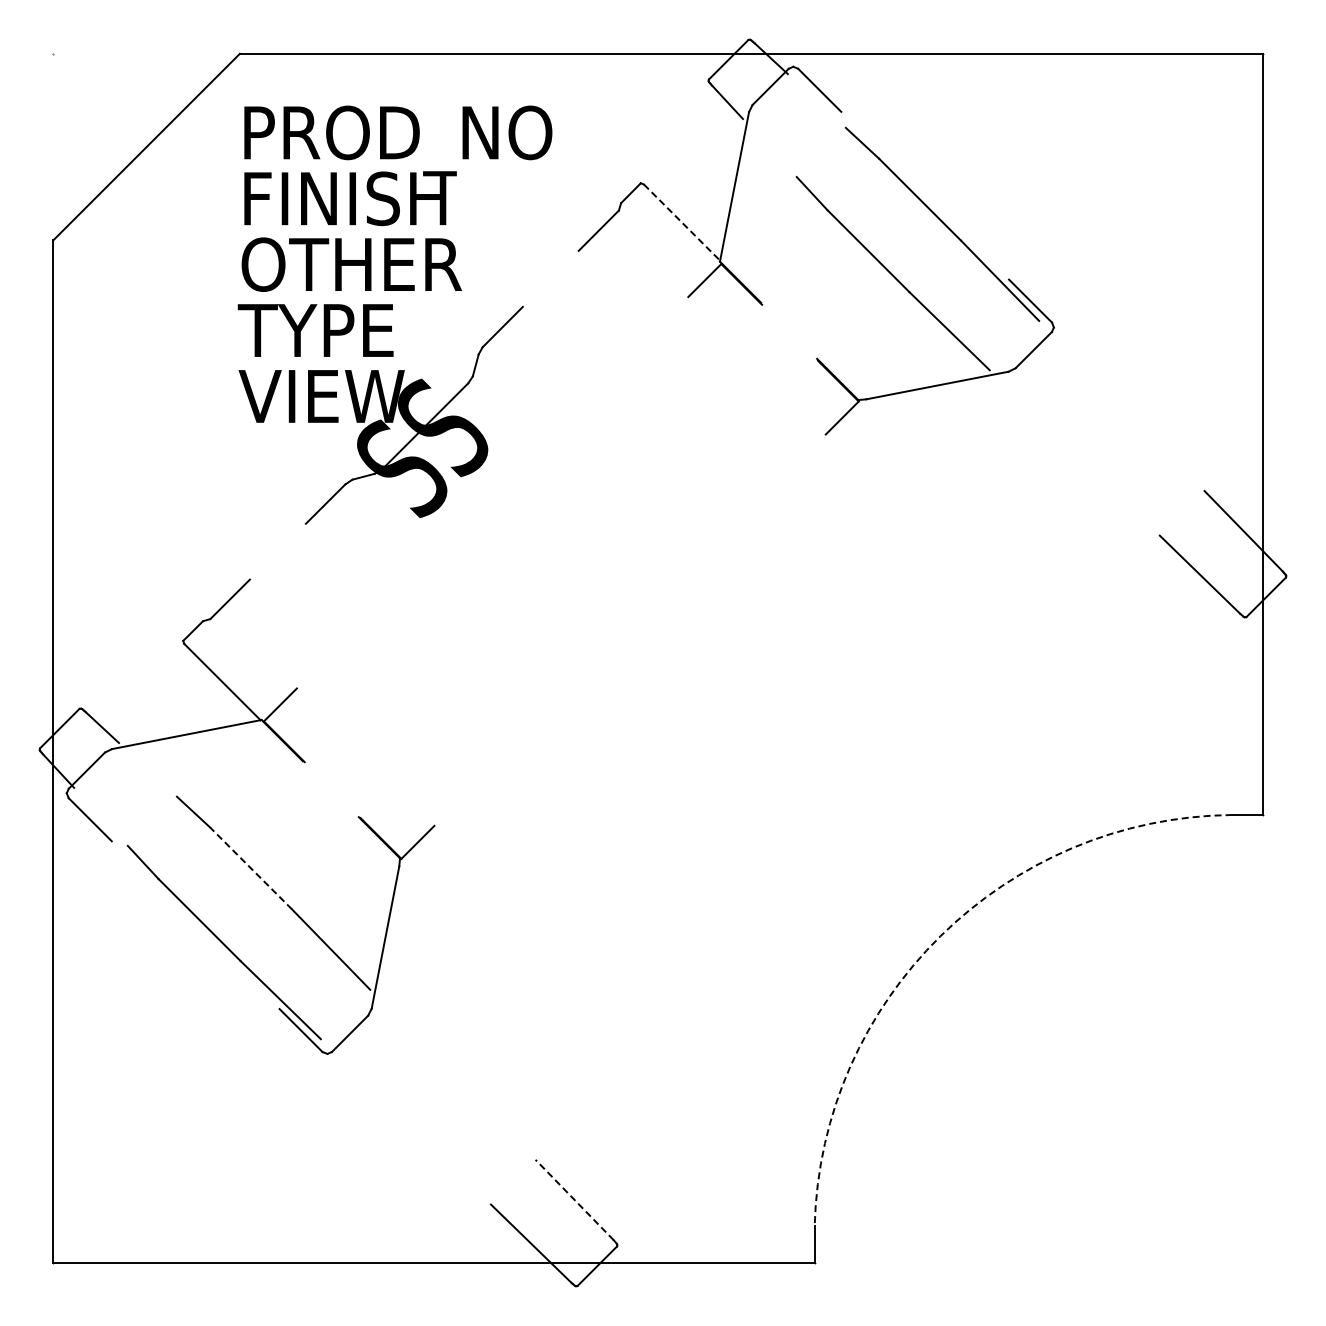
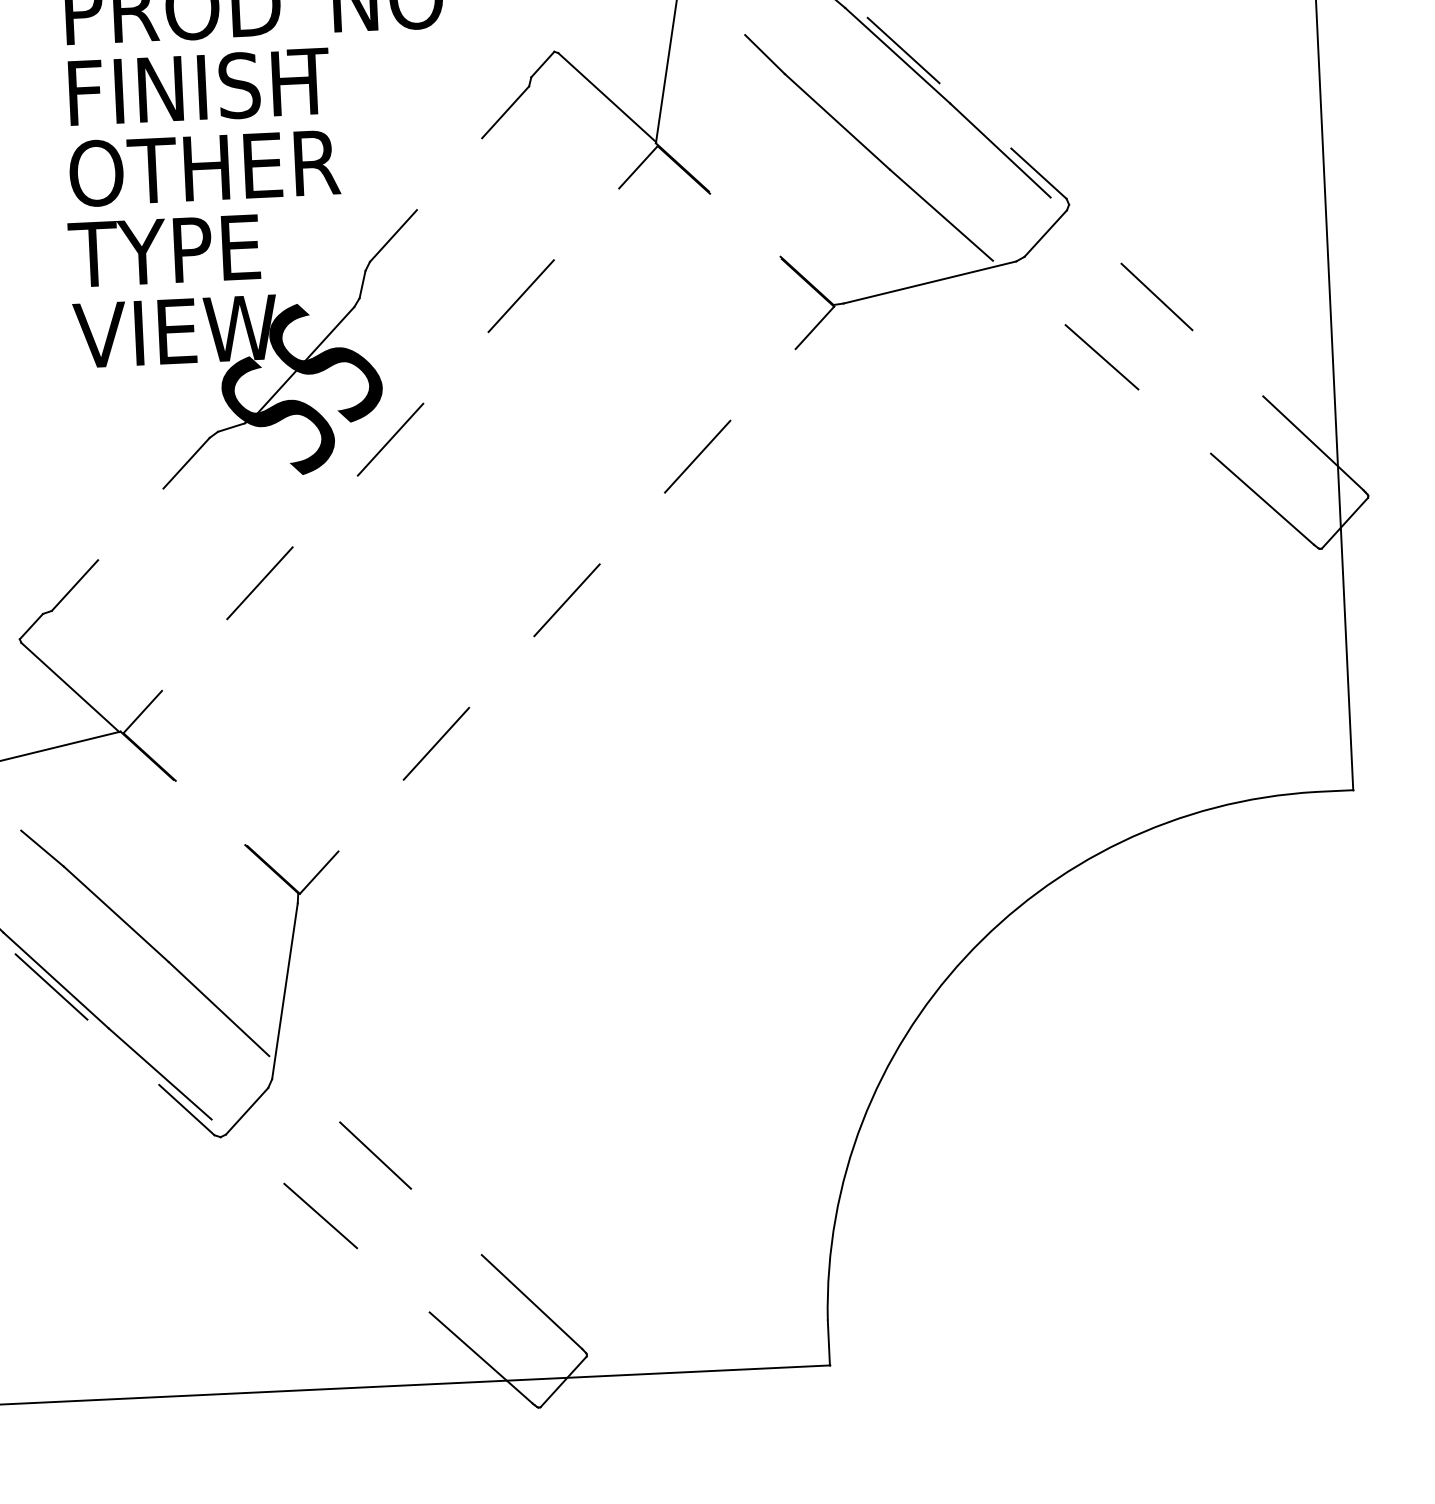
line: (925, 195) -> (904, 50), added
line: (682, 222) -> (607, 97), dashed -> solid
line: (604, 380) -> (521, 295), added
line: (1121, 405) -> (1156, 296), added
line: (1074, 452) -> (1101, 356), added
line: (492, 492) -> (390, 439), added
line: (741, 518) -> (697, 456), added
line: (380, 604) -> (259, 583), added
line: (630, 630) -> (567, 600), added
line: (518, 741) -> (436, 743), added
line: (251, 868) -> (116, 914), dashed -> solid
line: (195, 925) -> (51, 987), added
arc: (940, 936) -> (965, 957), dashed -> solid
line: (452, 1074) -> (375, 1155), added
line: (405, 1121) -> (320, 1215), added
line: (574, 1199) -> (531, 1301), dashed -> solid

